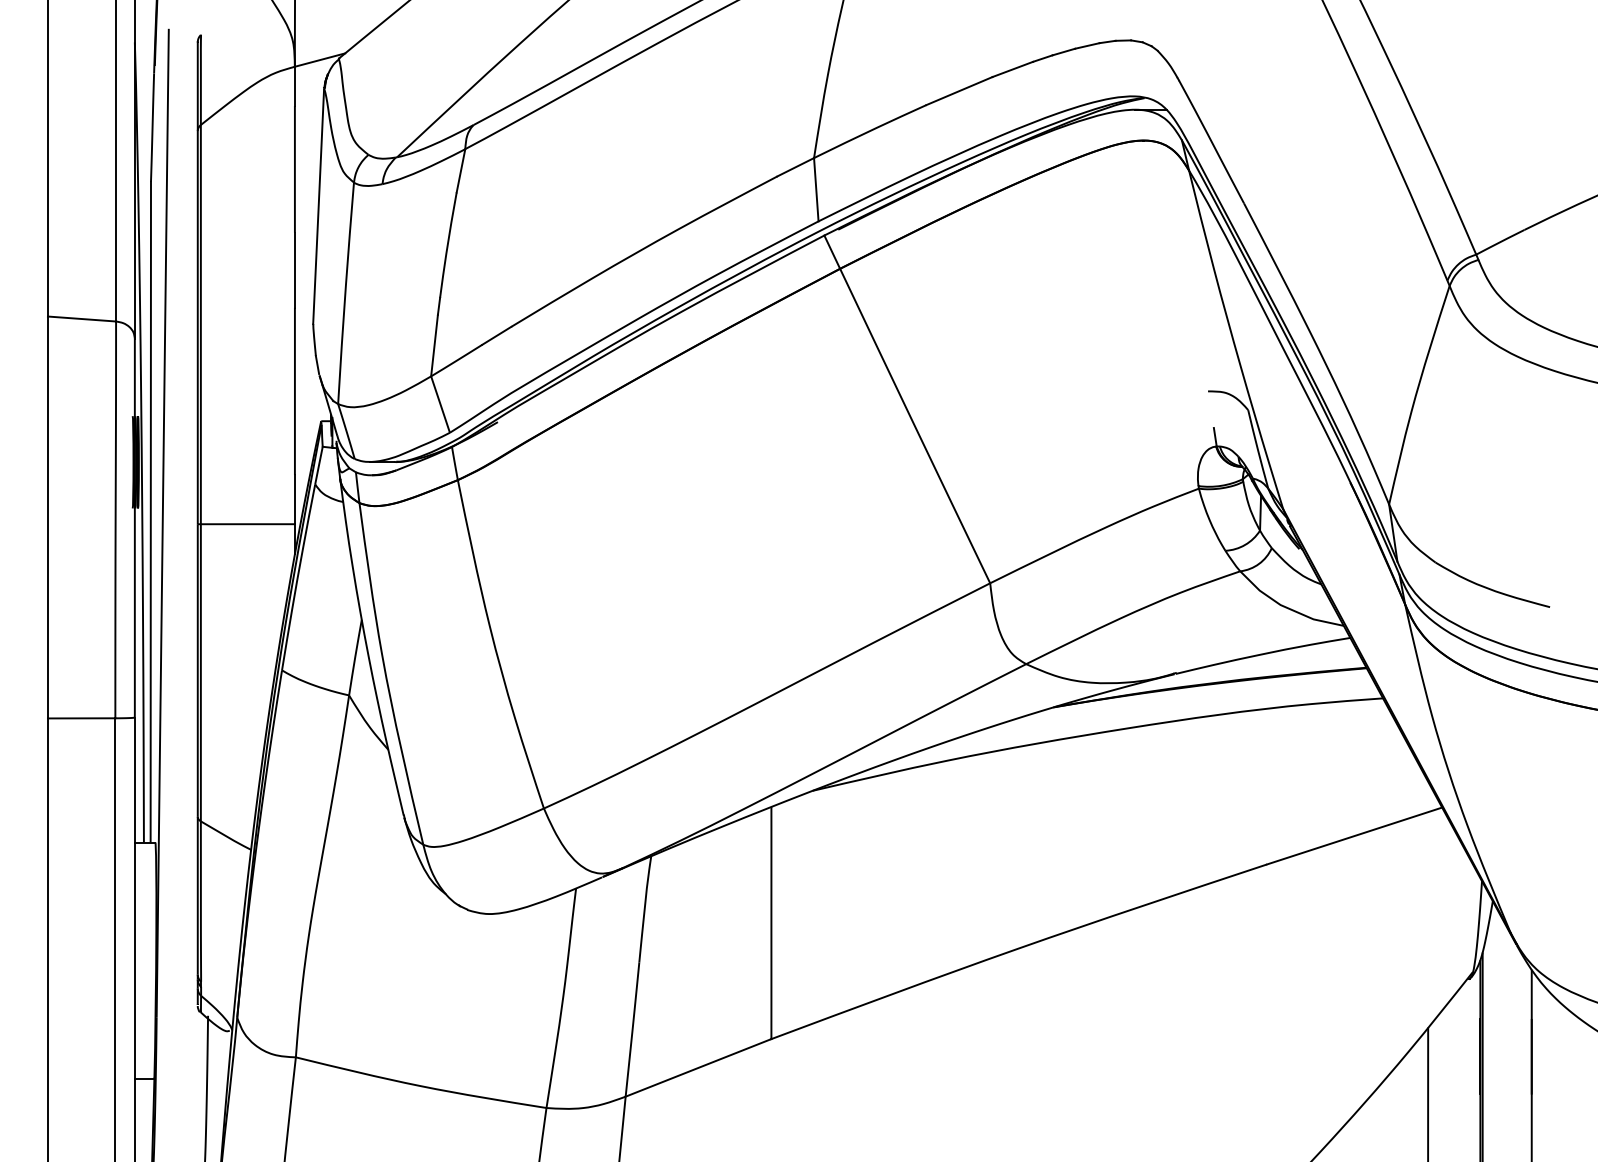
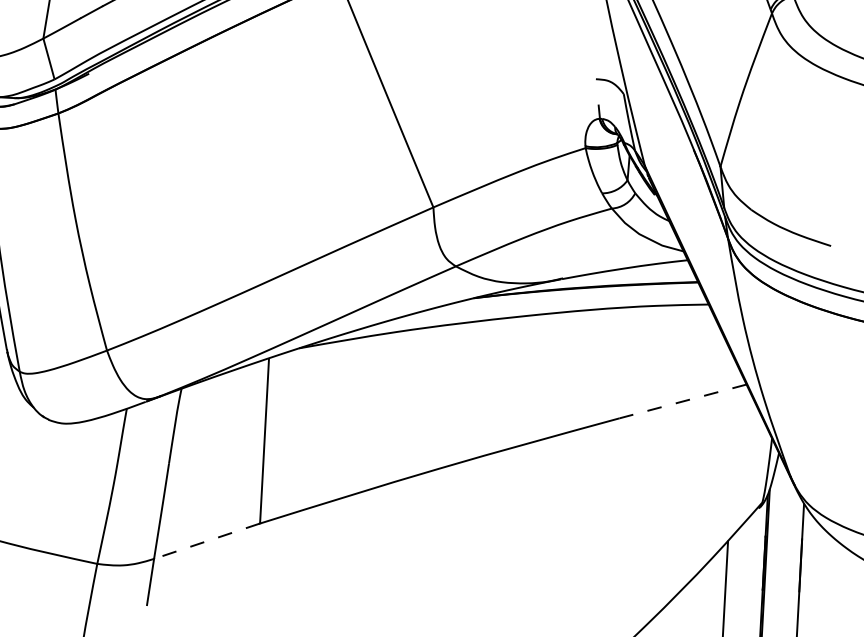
line: (1354, 836) -> (683, 401), solid -> dashed
line: (697, 1068) -> (206, 541), solid -> dashed

